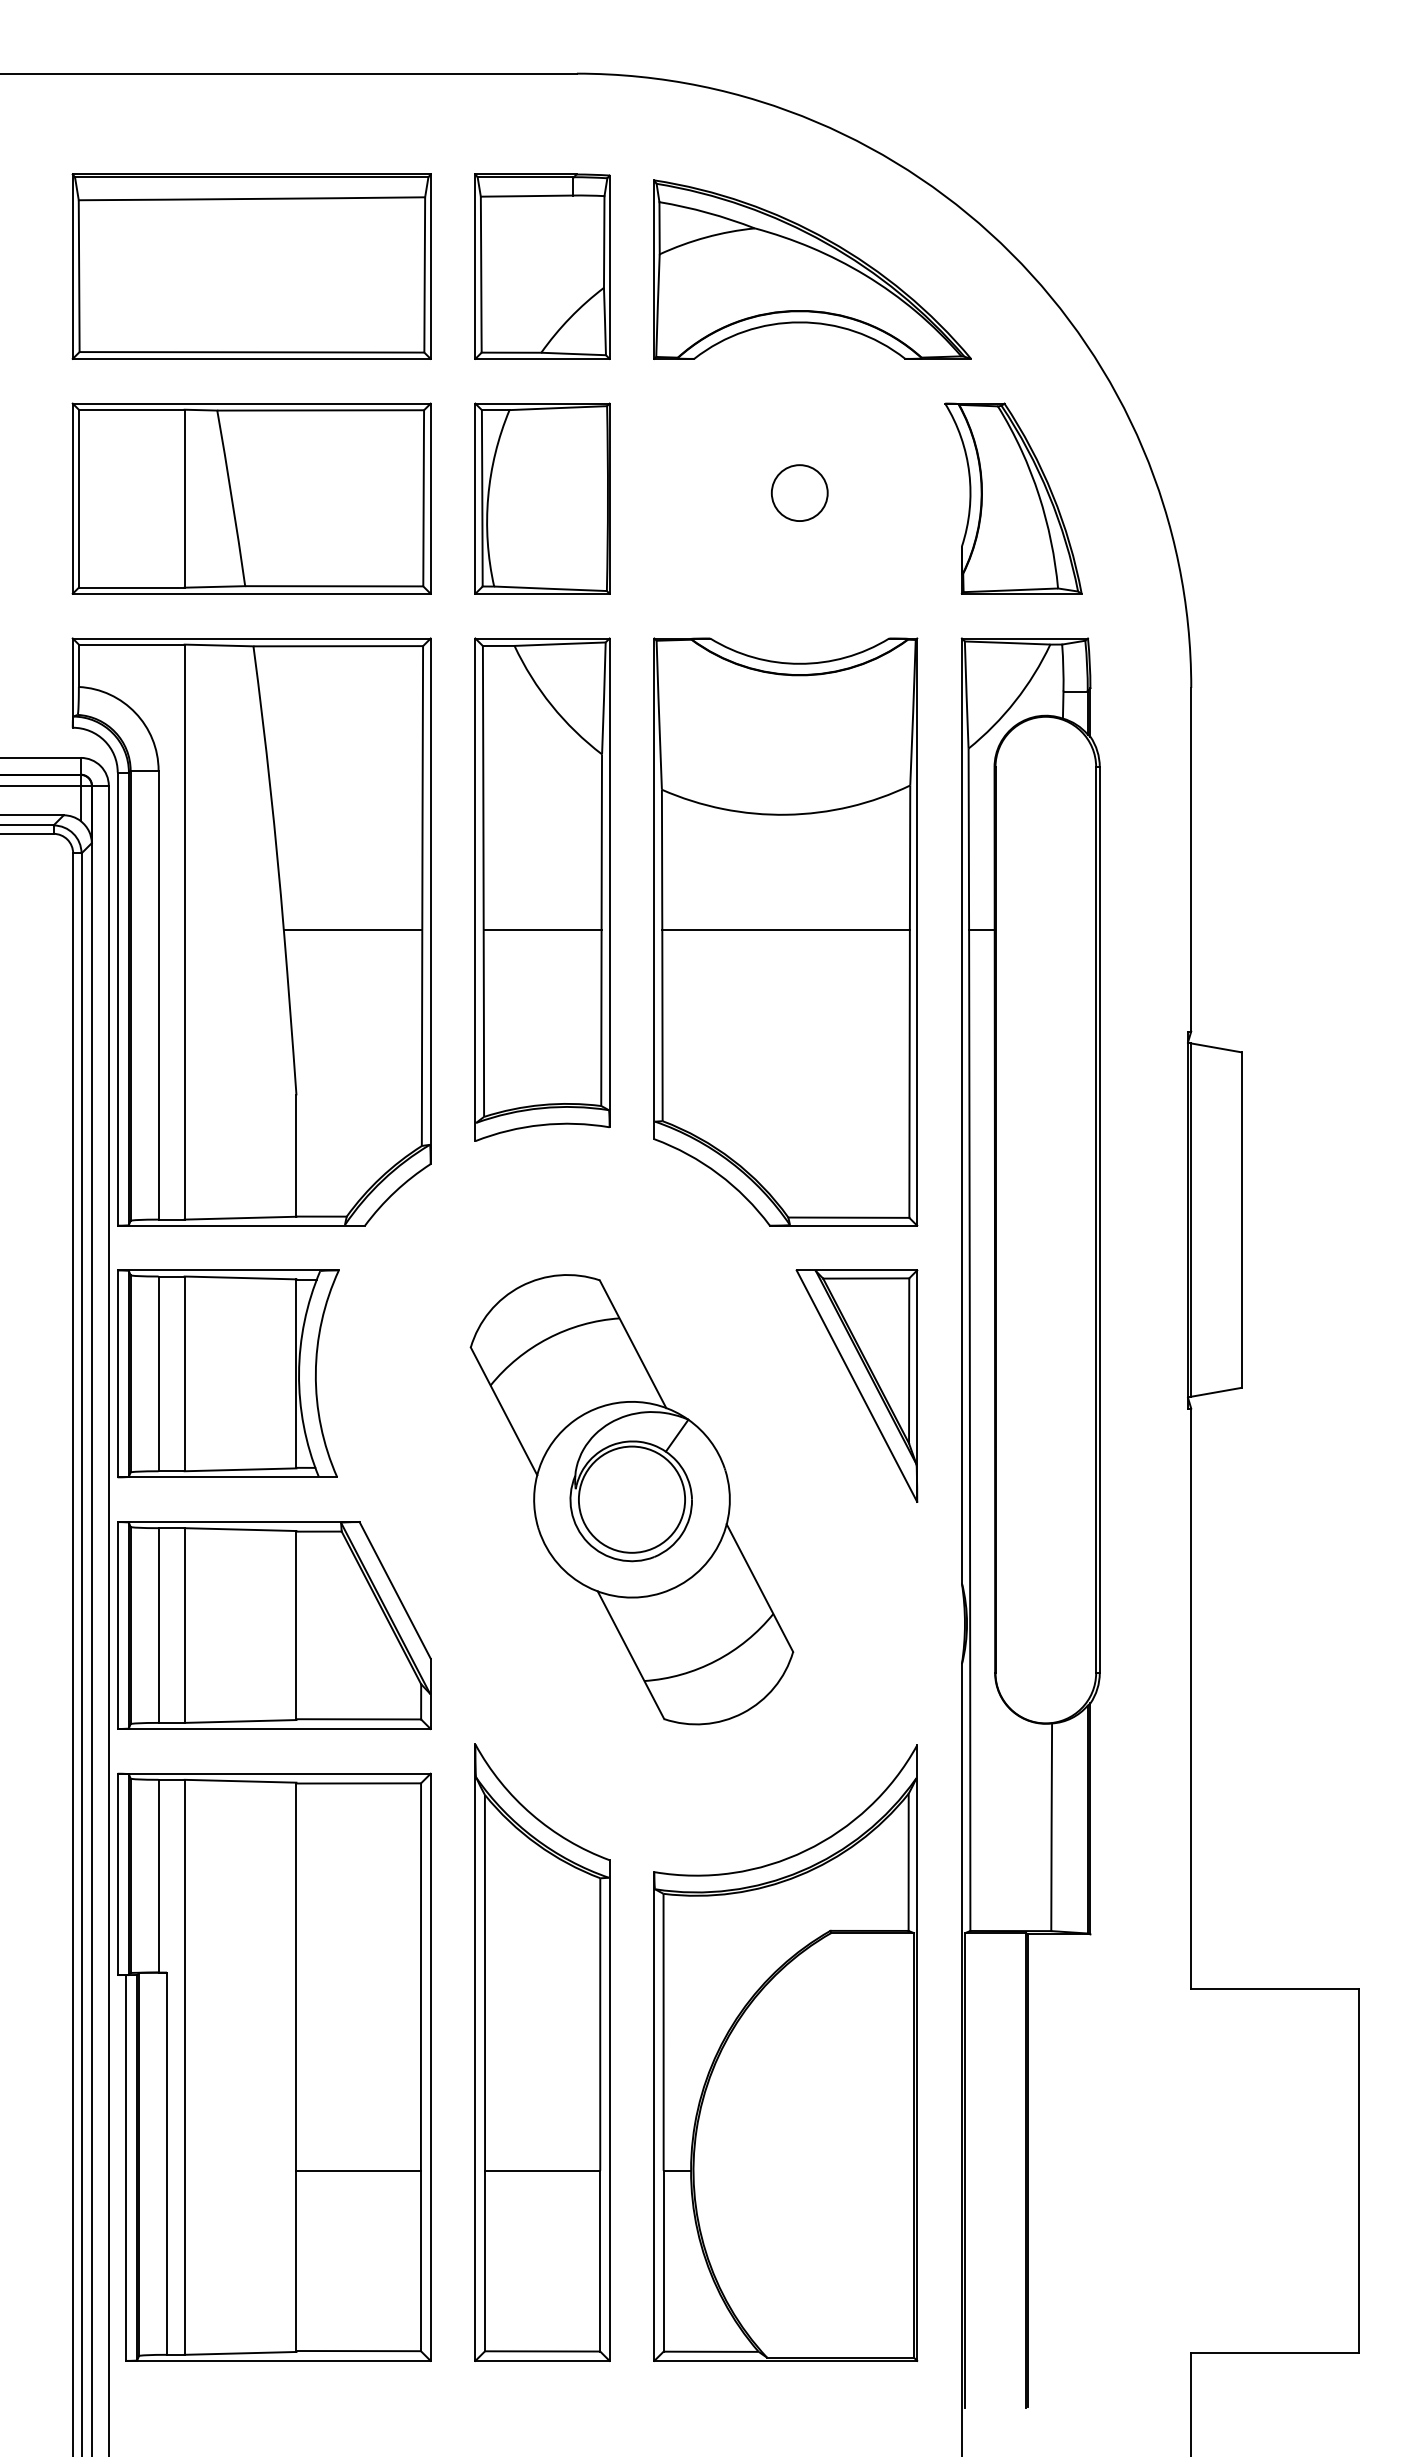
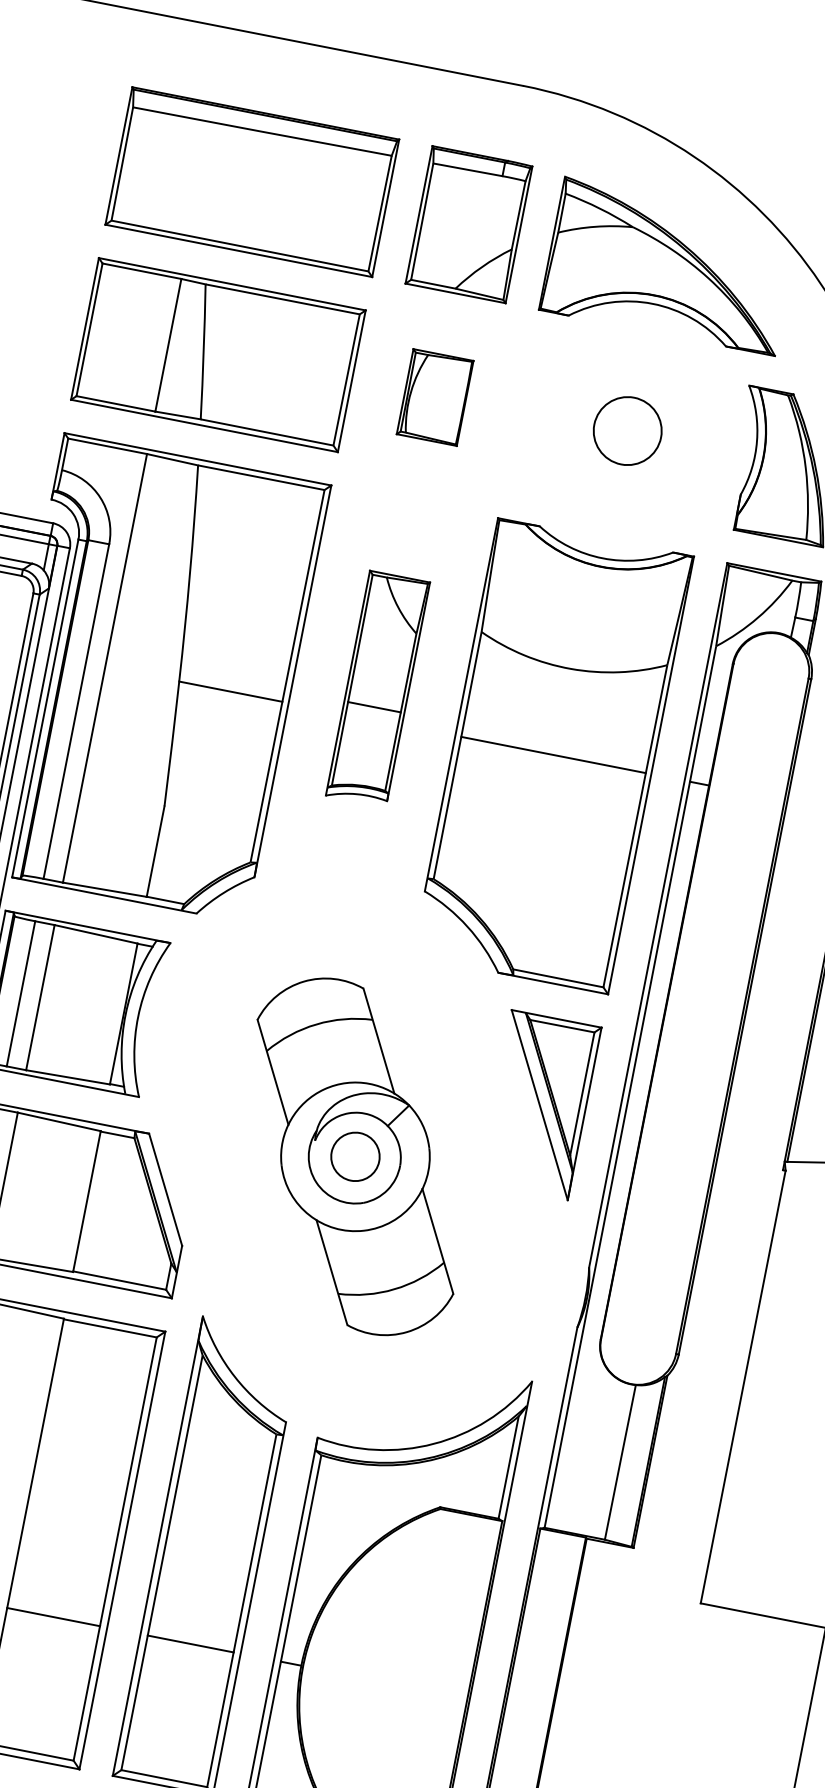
circle: (799, 493) -> (627, 431), size x1.6
part: (542, 498) -> (435, 397), size x0.6
part: (542, 889) -> (377, 688), size x0.6
circle: (631, 1499) -> (355, 1156), size x0.6

